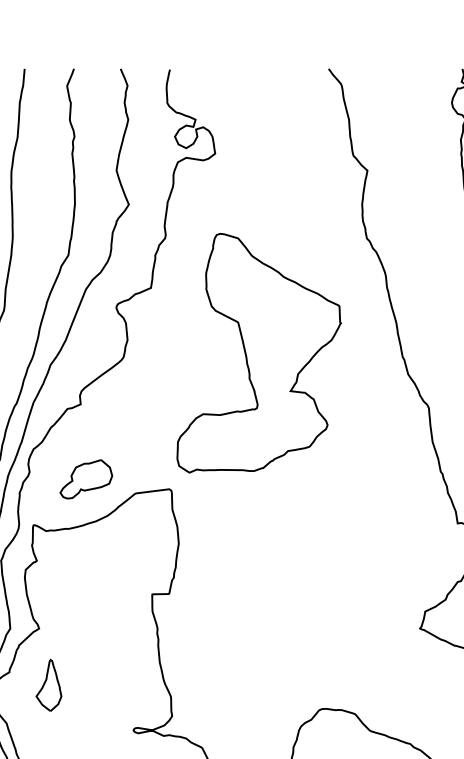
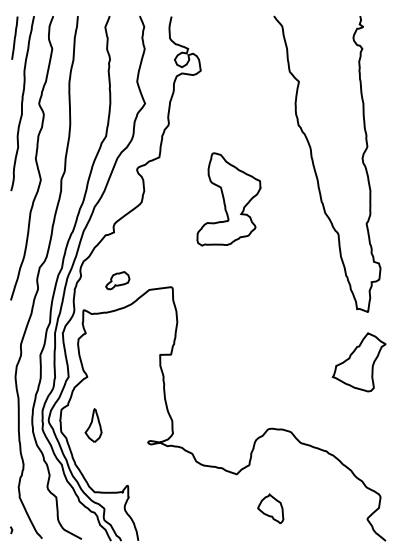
part: (258, 353) -> (228, 199), size x0.6
part: (86, 478) -> (117, 280), size x0.7
part: (48, 685) -> (93, 425), moved

